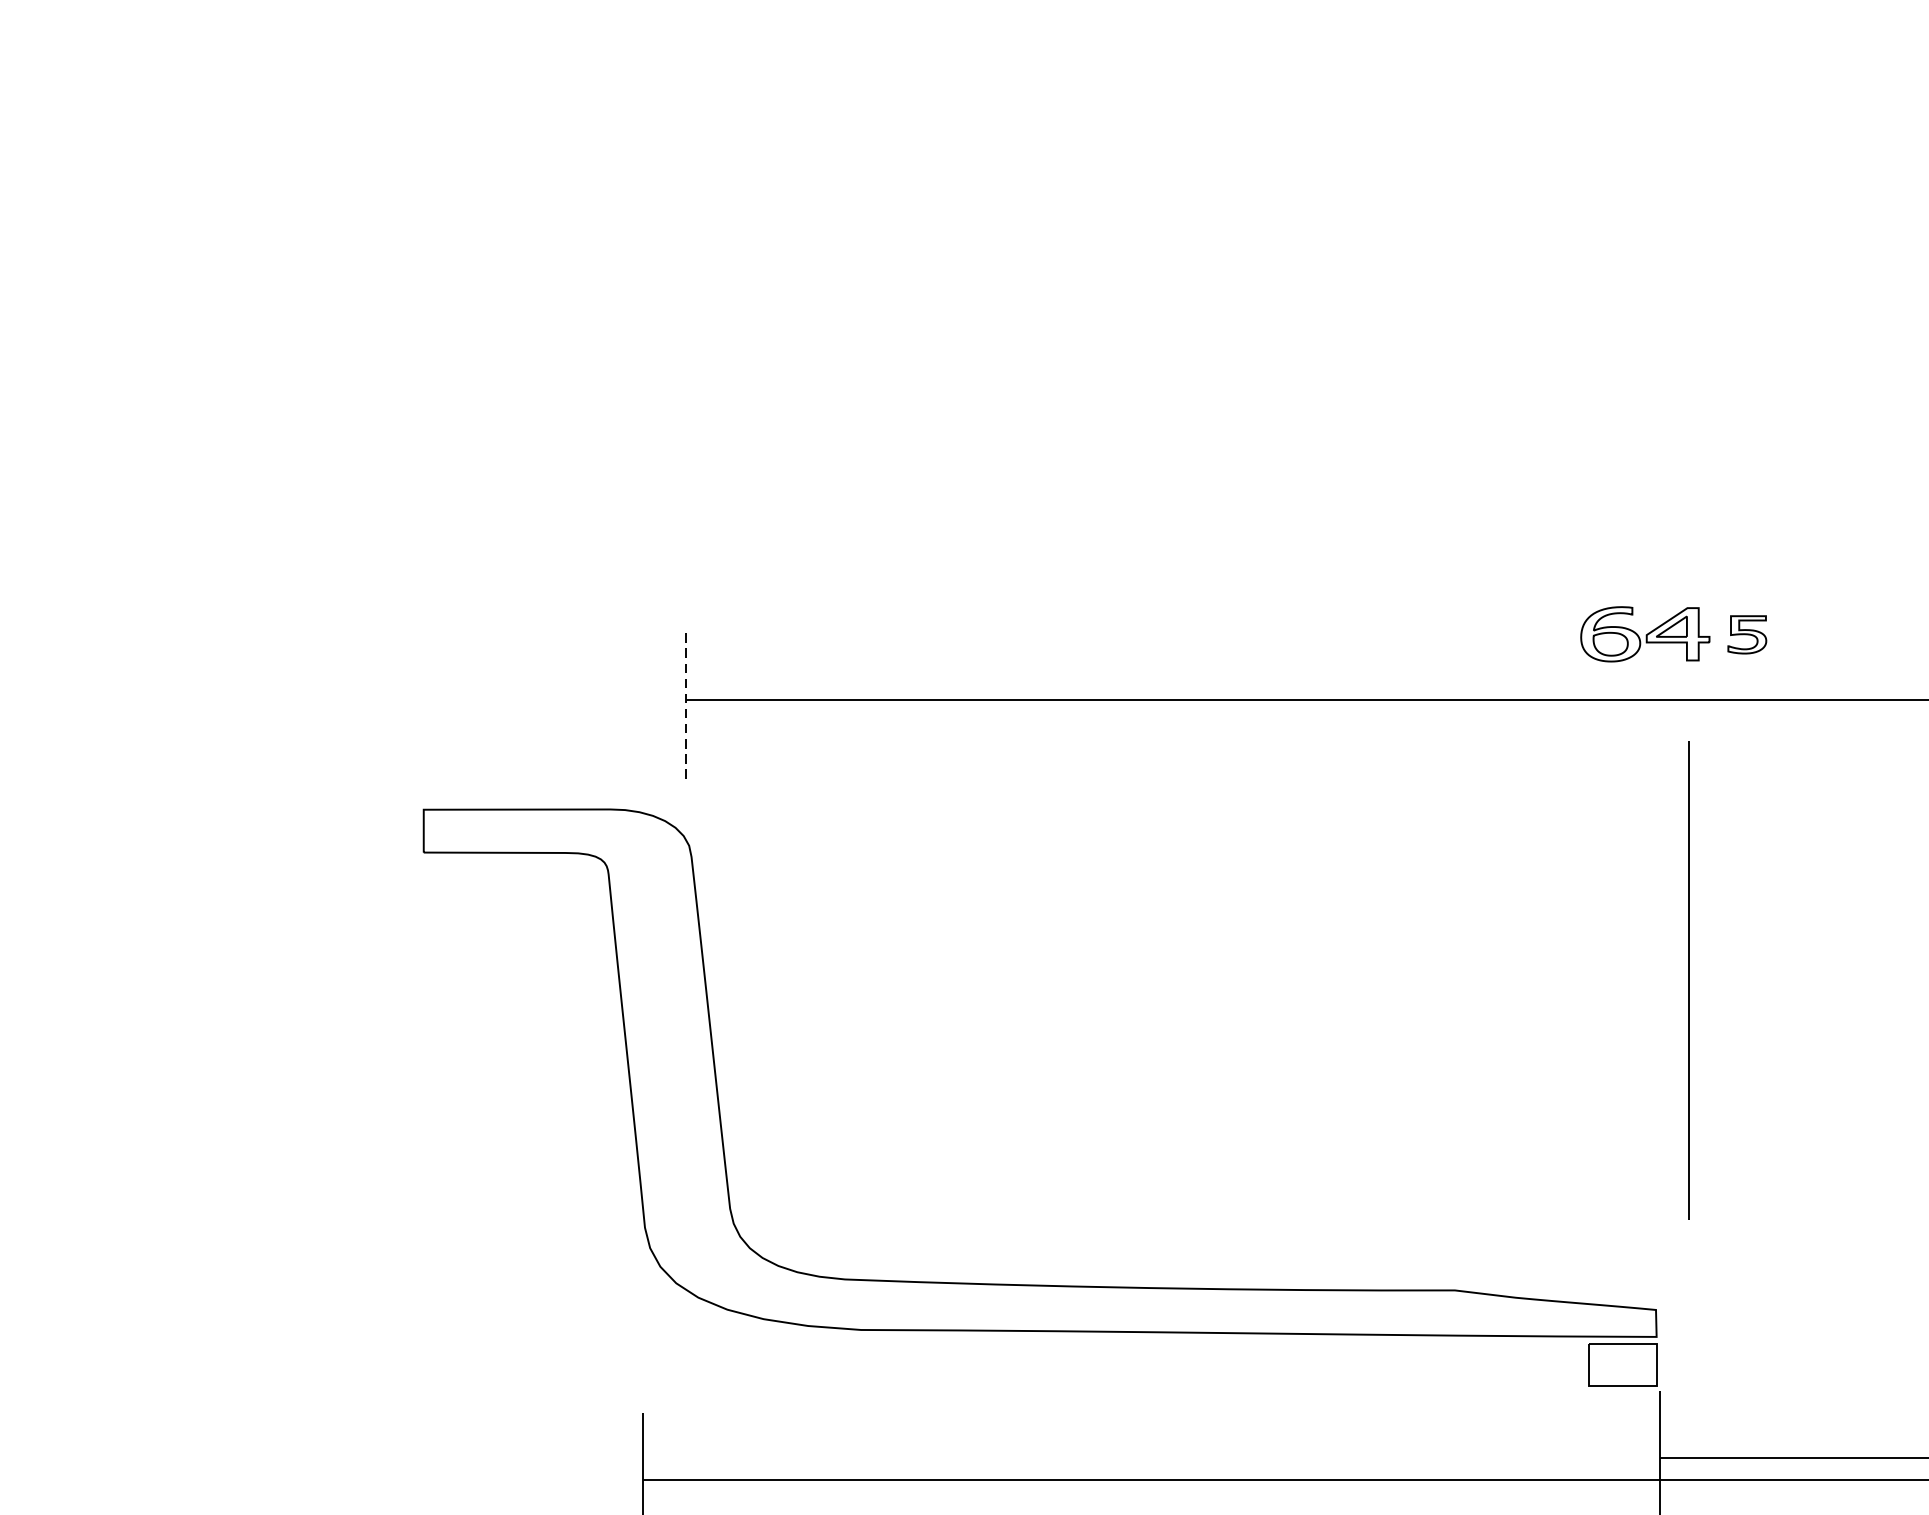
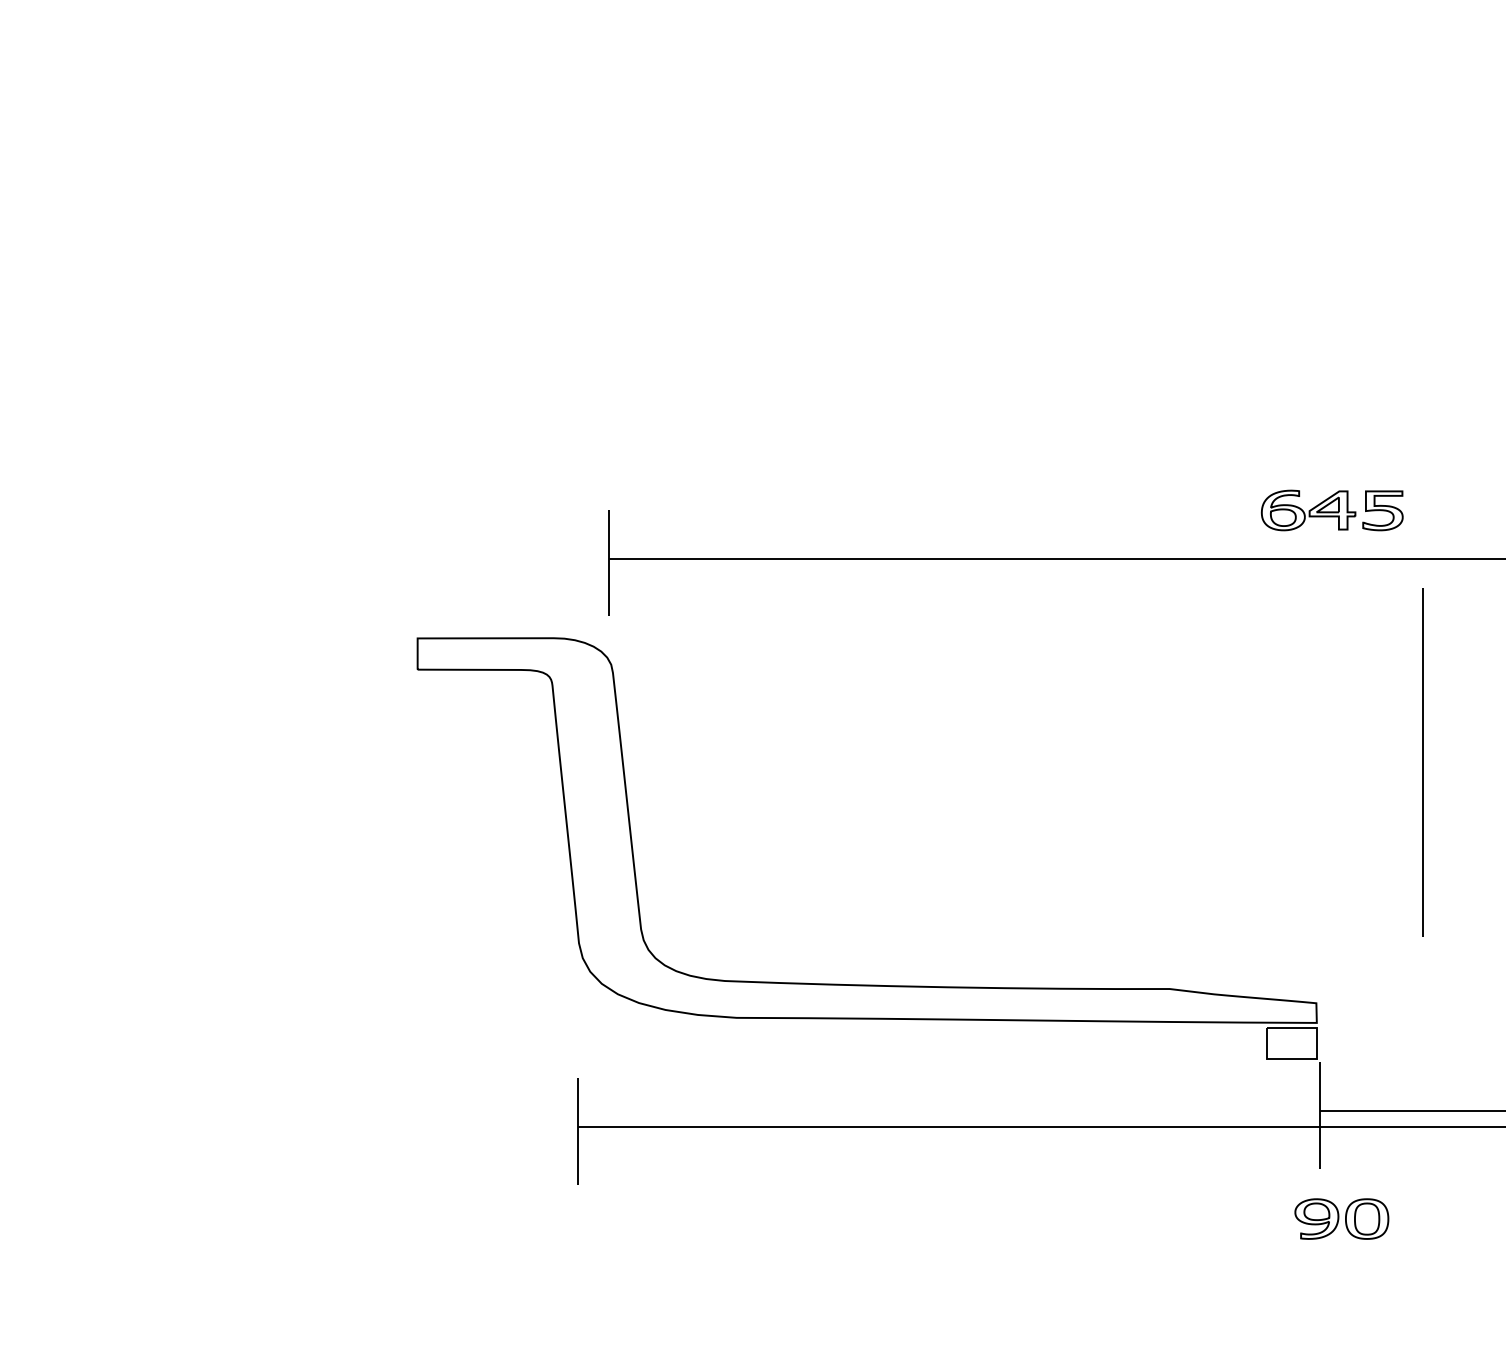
part: (1746, 634) -> (1382, 510), size x1.43
line: (685, 707) -> (608, 563), dashed -> solid
line: (1689, 979) -> (1422, 762), moved

